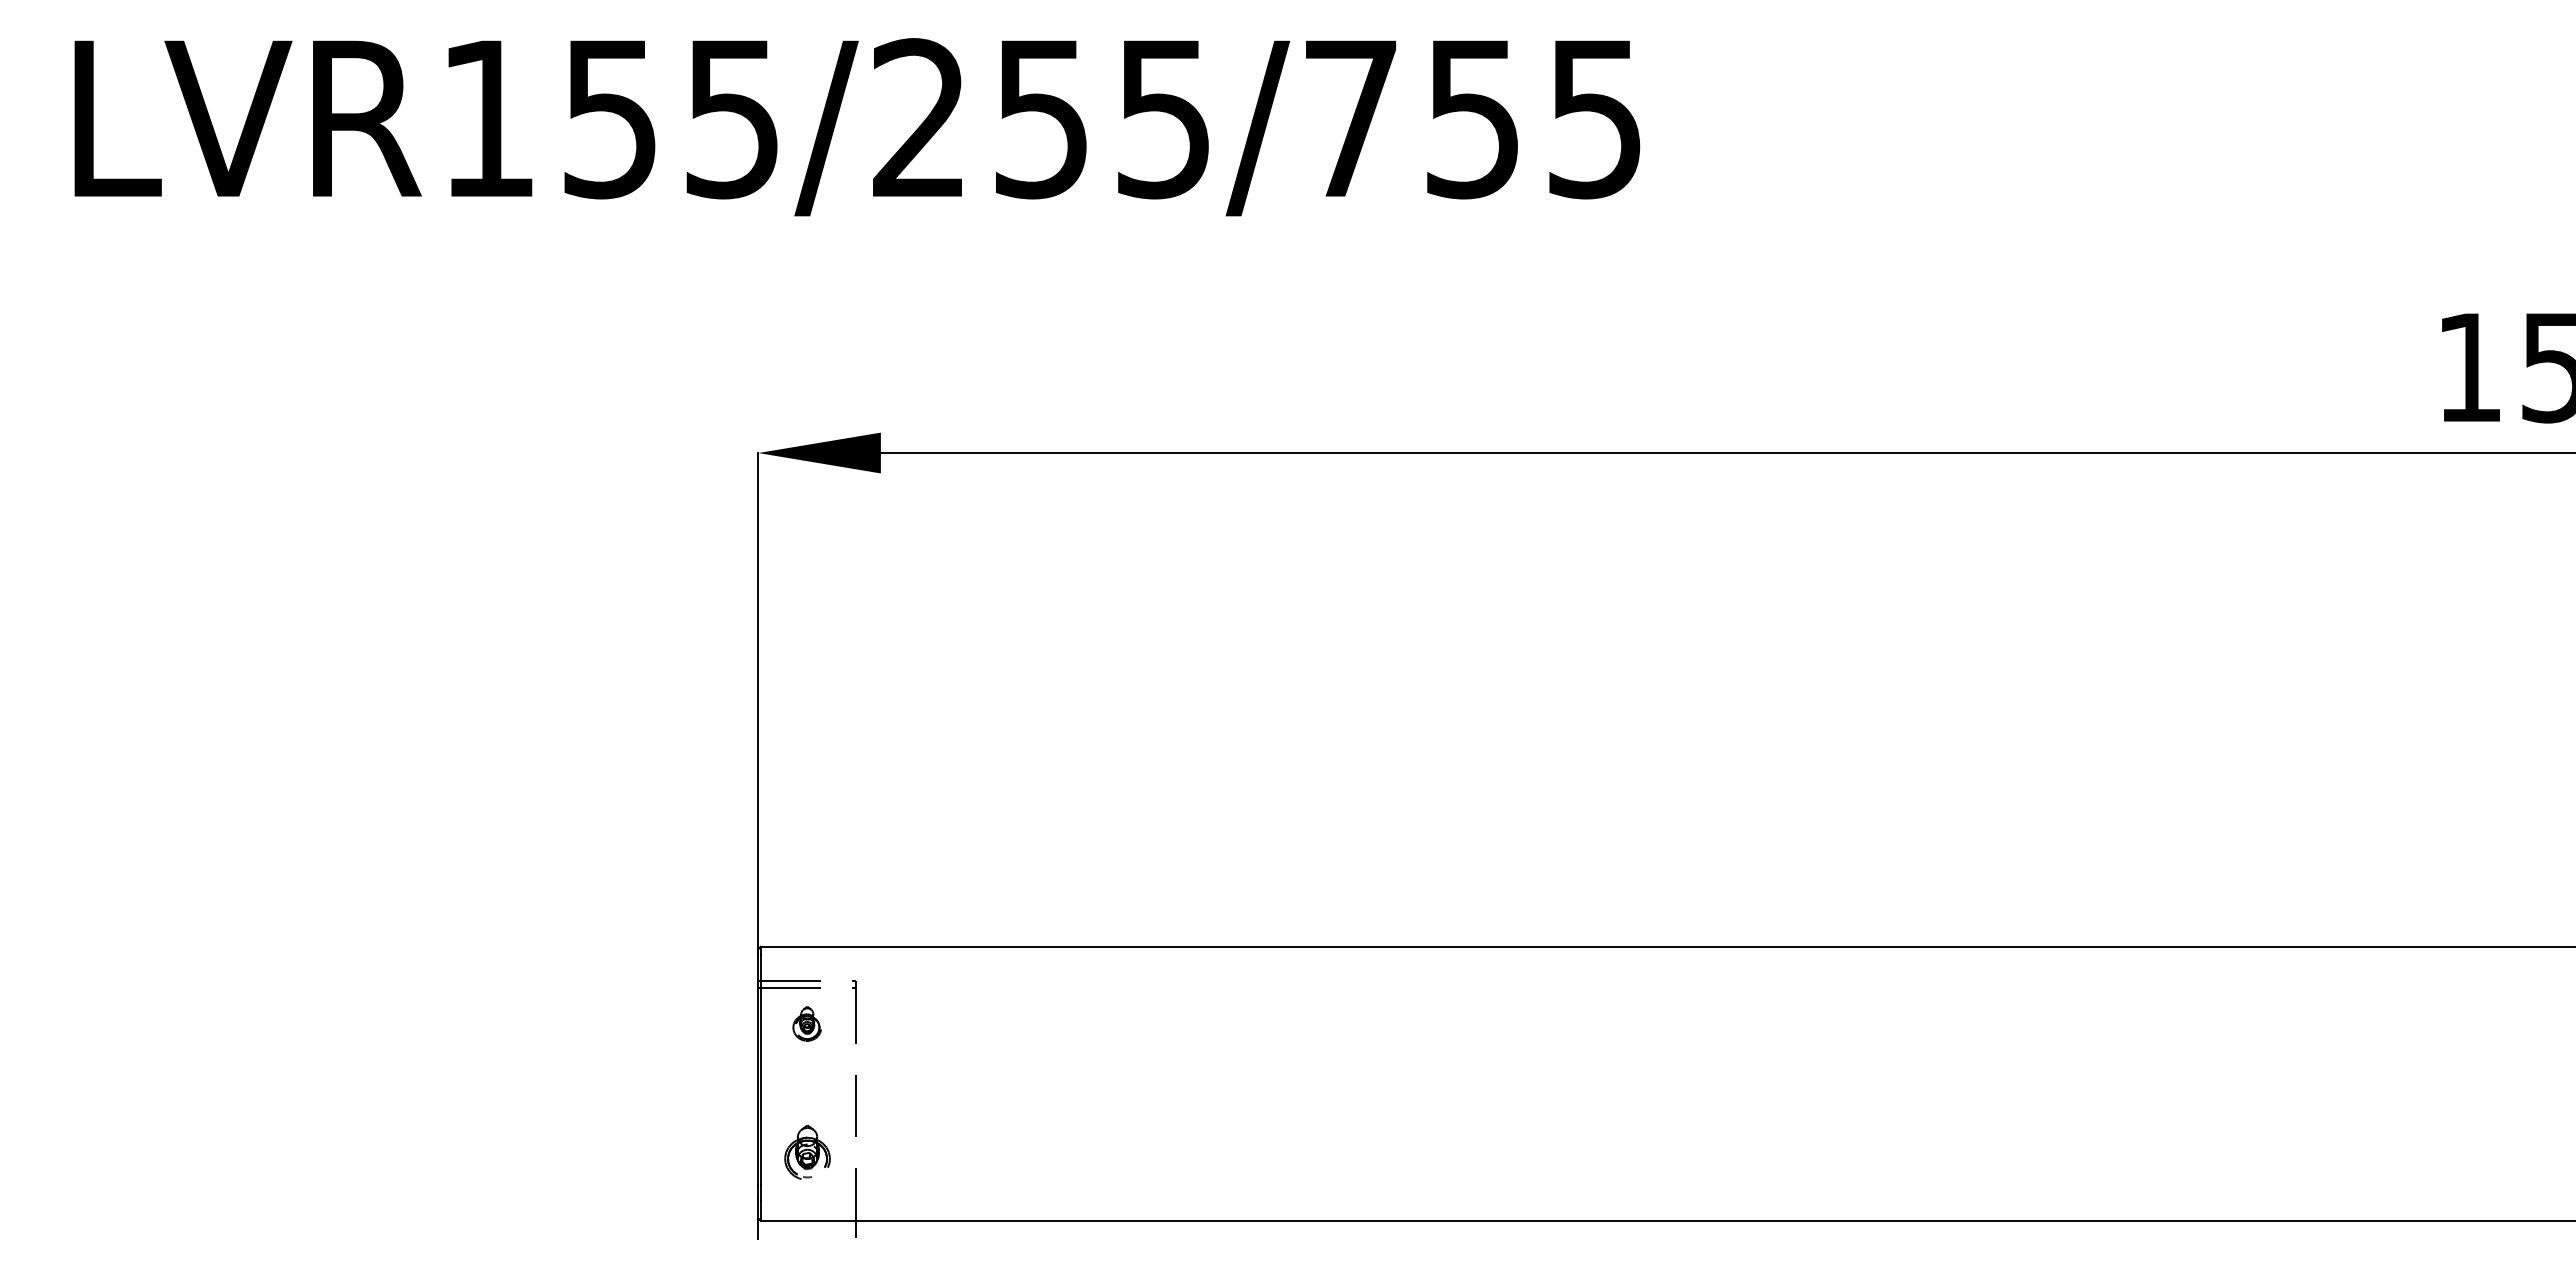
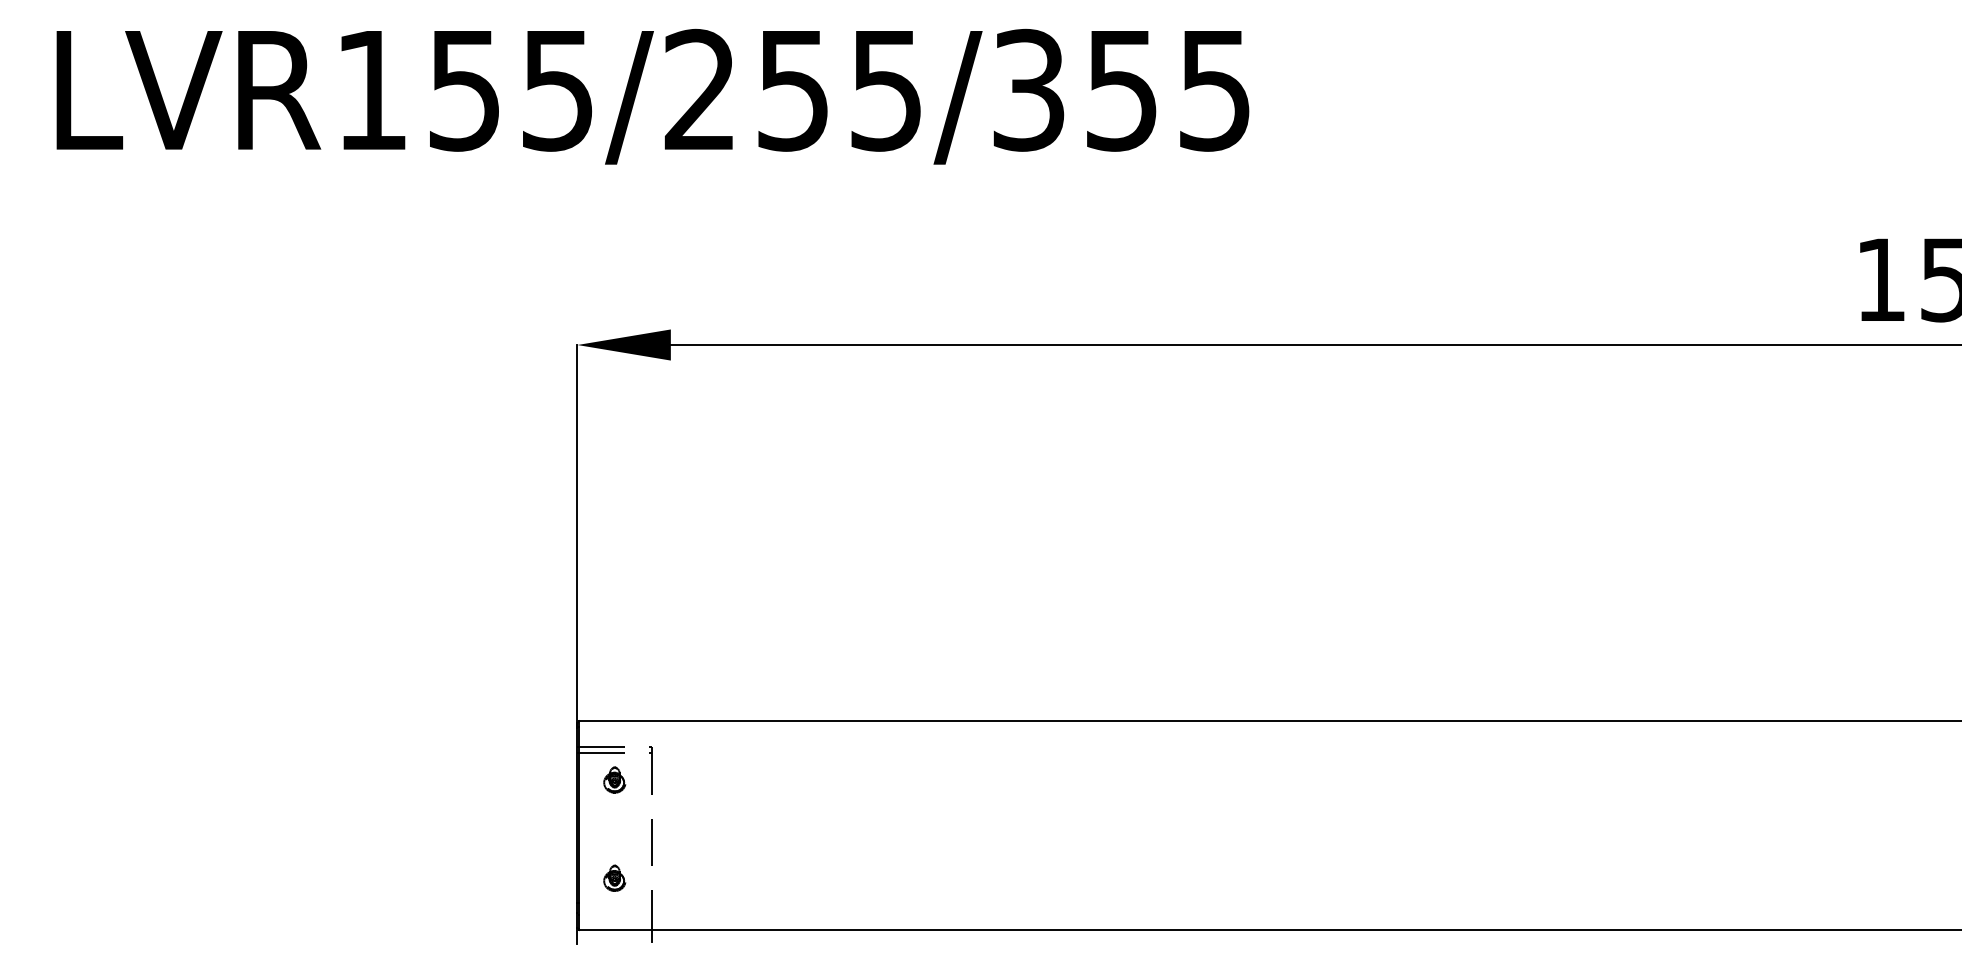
text: (1350, 118) -> (1028, 90), LVR155/255/755 -> LVR155/255/355
part: (806, 1152) -> (614, 877), size x0.62

